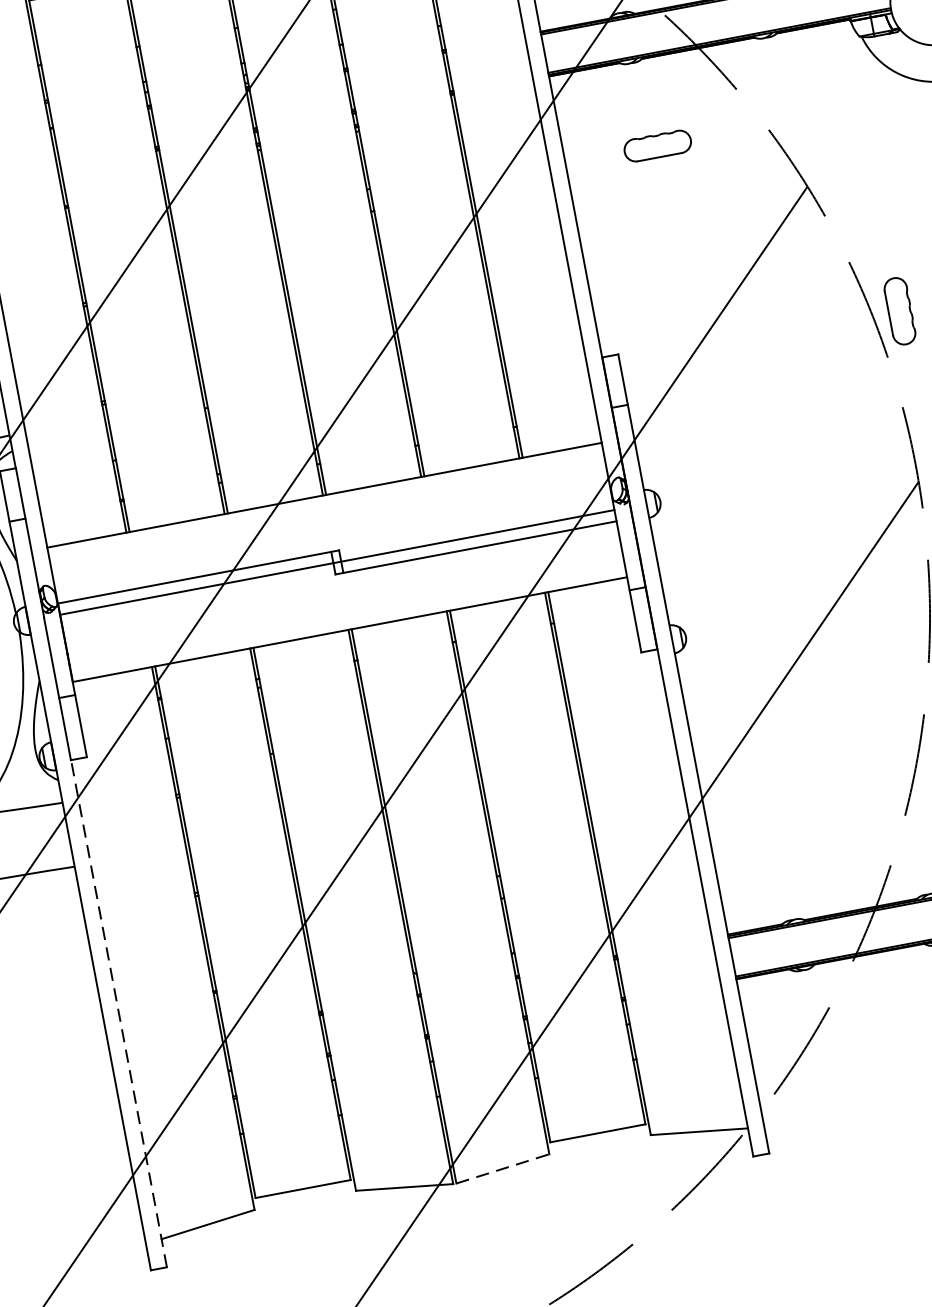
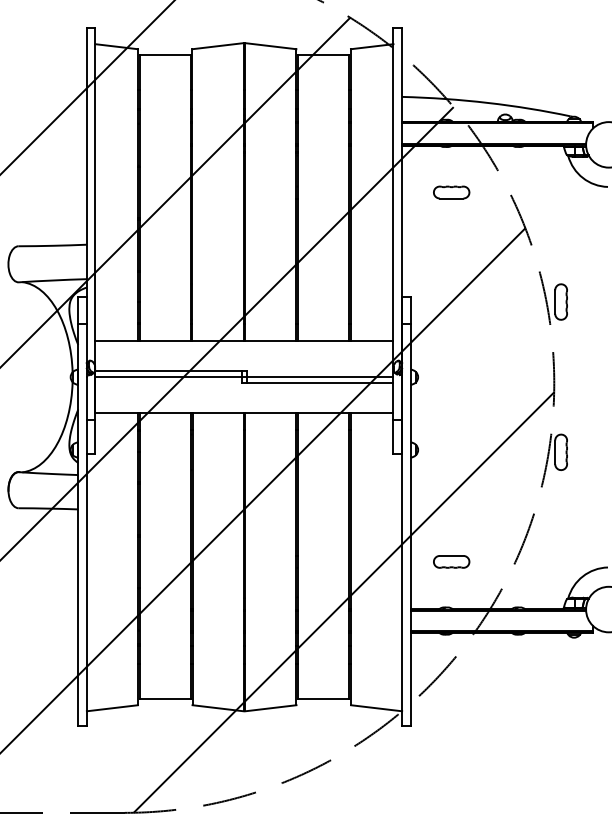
part: (787, 832) -> (451, 561), added
line: (118, 1012) -> (86, 589), dashed -> solid
line: (502, 1169) -> (270, 708), dashed -> solid

